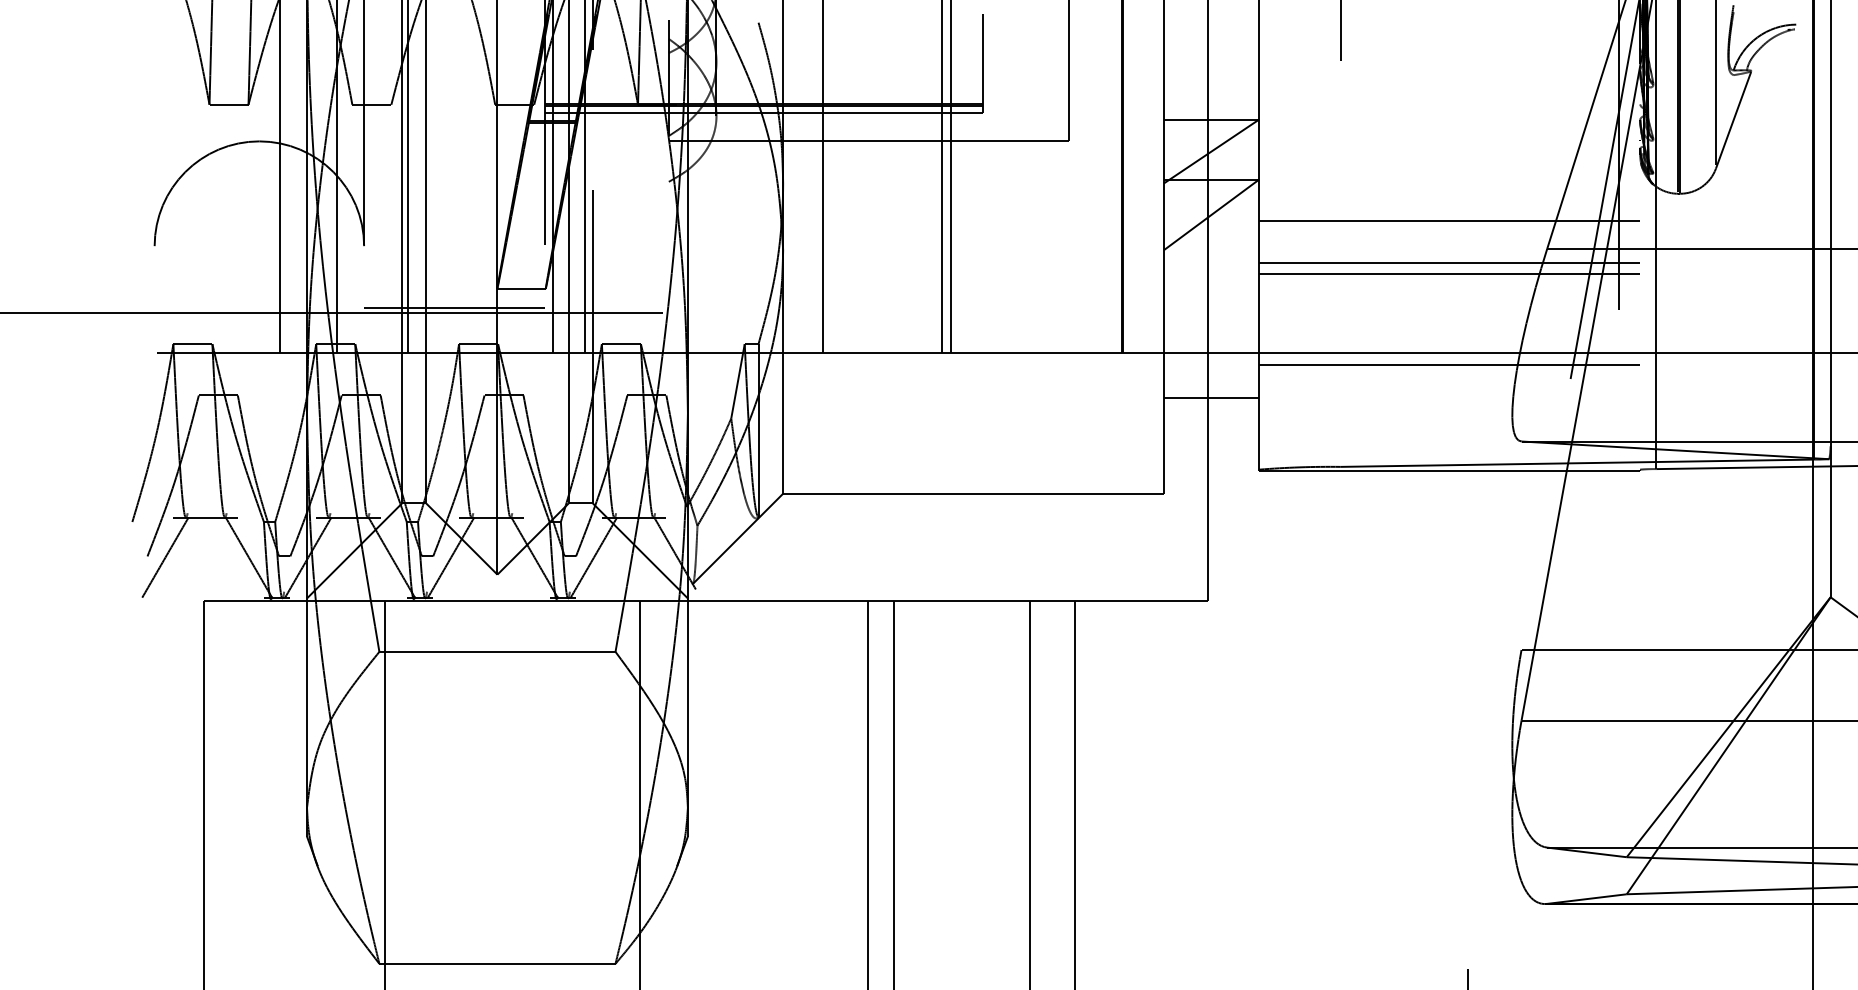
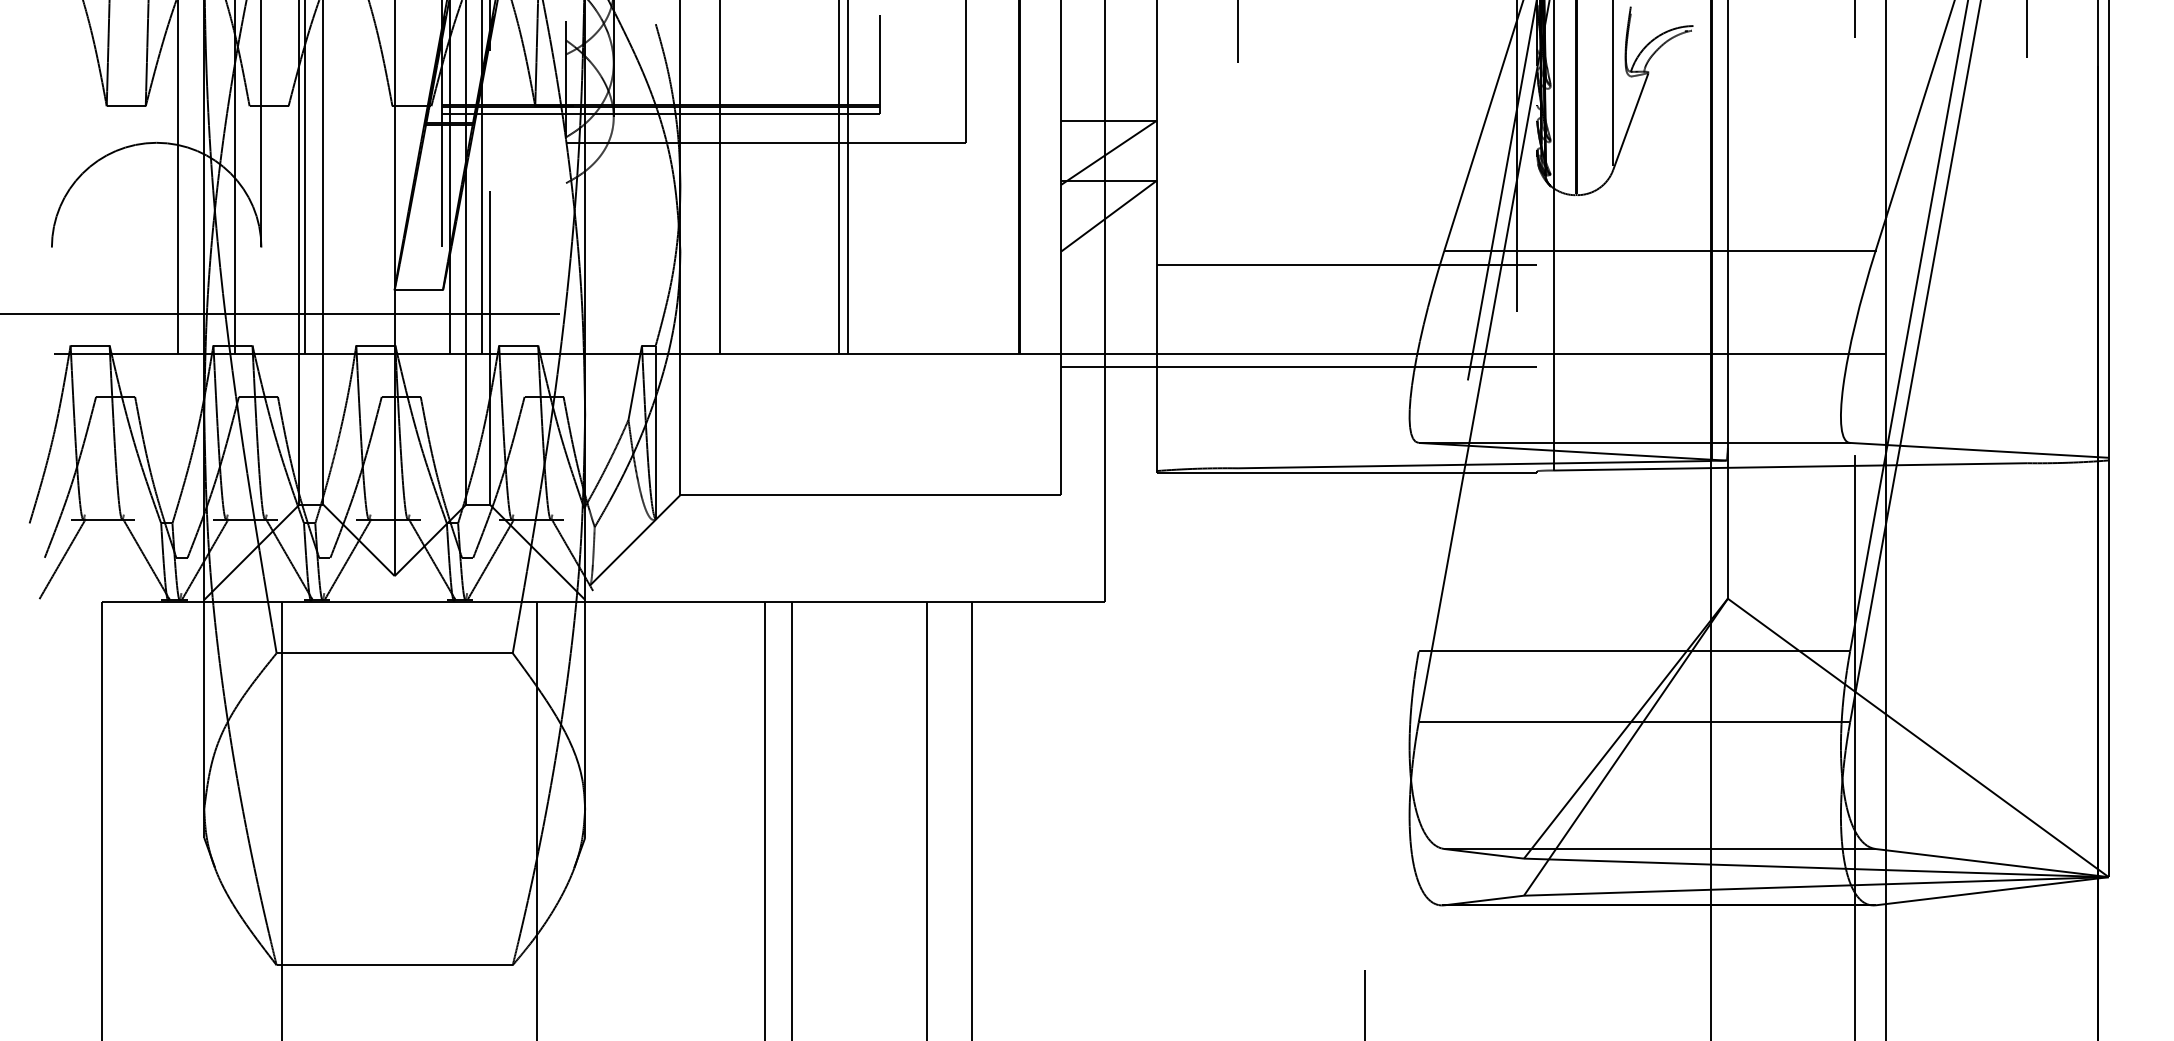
line: (1449, 221) -> (1346, 222), removed
line: (1449, 274) -> (1346, 275), removed
line: (454, 308) -> (351, 309), removed
line: (1211, 398) -> (1108, 366), moved

